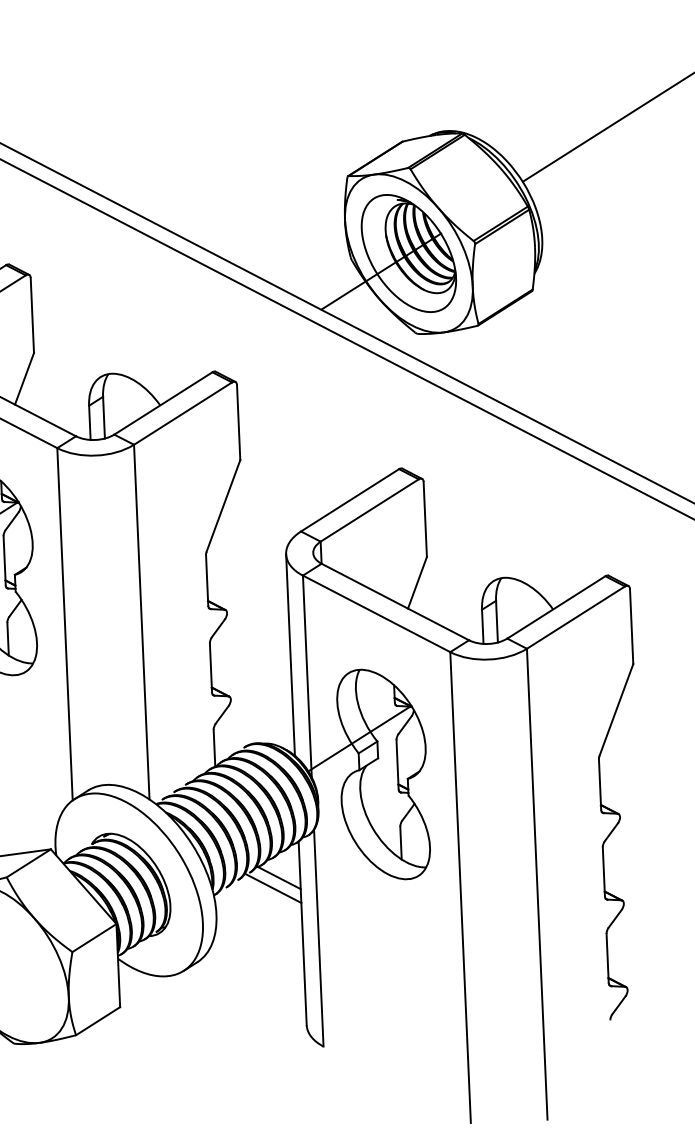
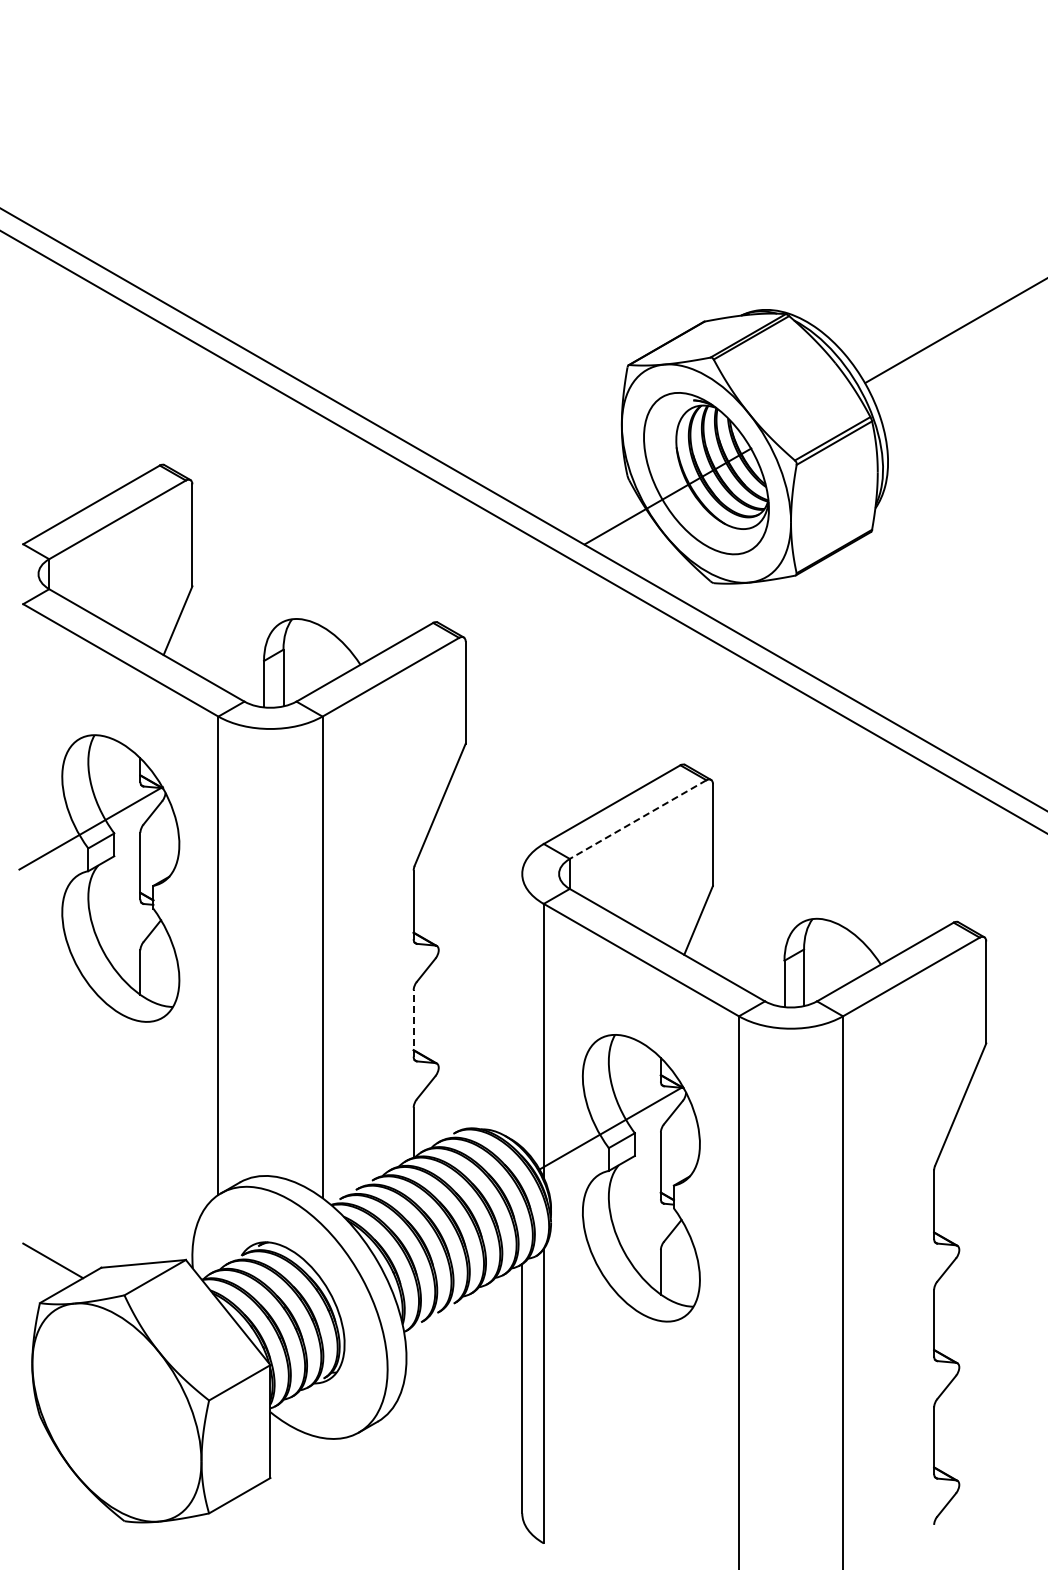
line: (369, 510) -> (638, 819), solid -> dashed
line: (290, 654) -> (522, 1010), removed
line: (210, 667) -> (413, 1022), solid -> dashed
line: (279, 878) -> (493, 1312), removed
line: (273, 888) -> (485, 1326), removed

